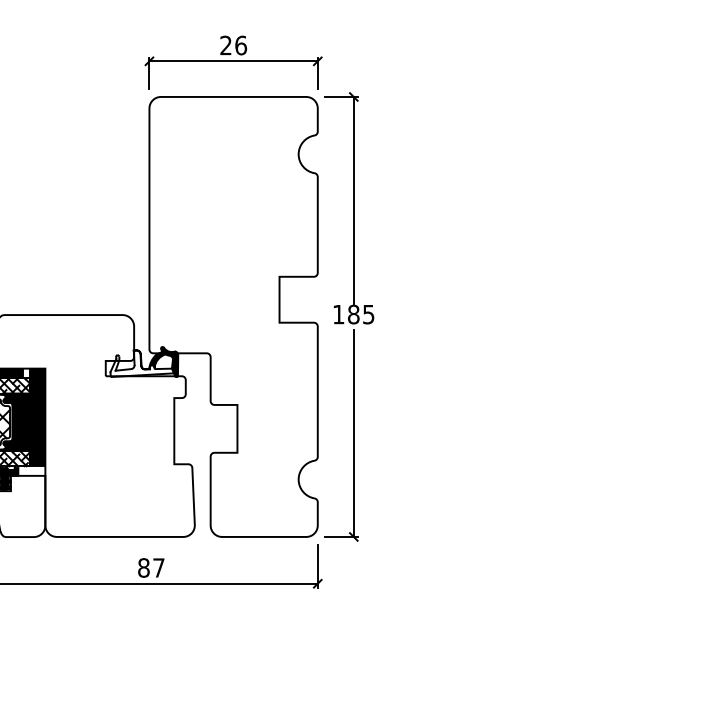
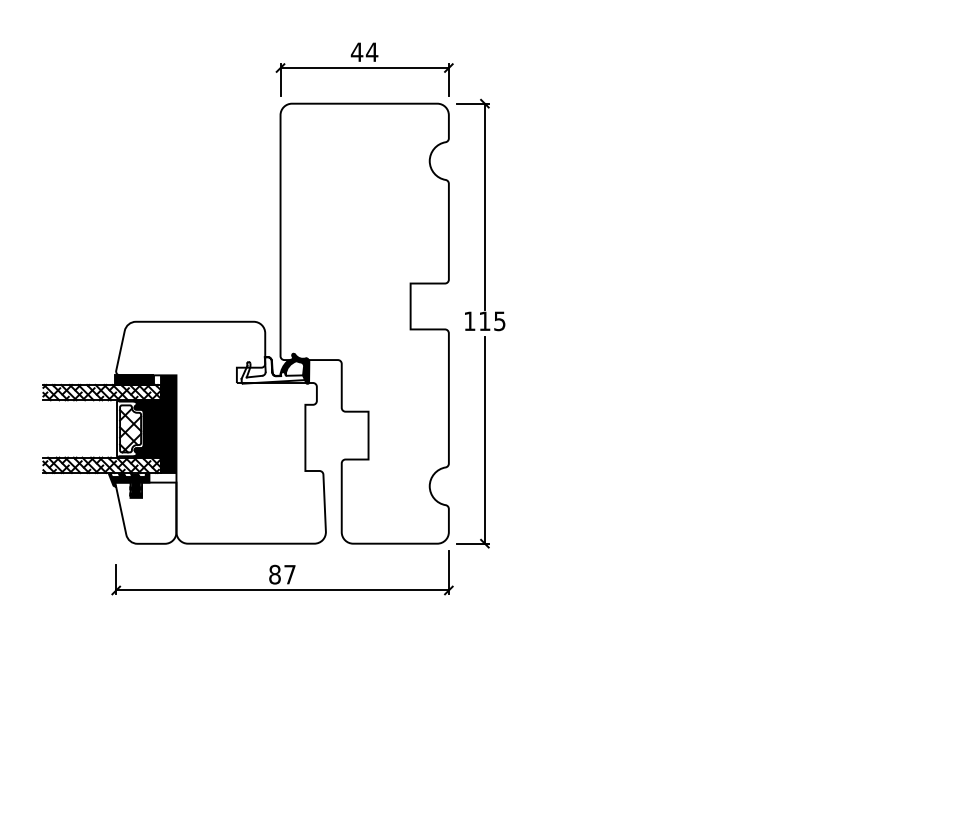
text: (233, 45) -> (364, 52), 26 -> 44
text: (353, 314) -> (484, 321), 185 -> 115

